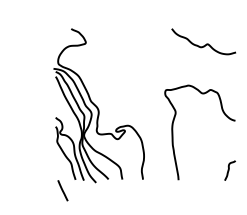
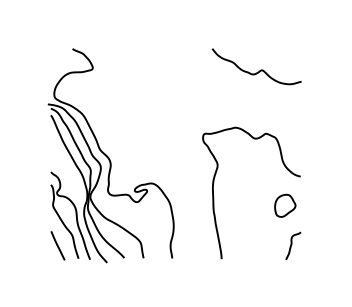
part: (224, 141) -> (285, 205), added
line: (62, 190) -> (57, 245), moved

